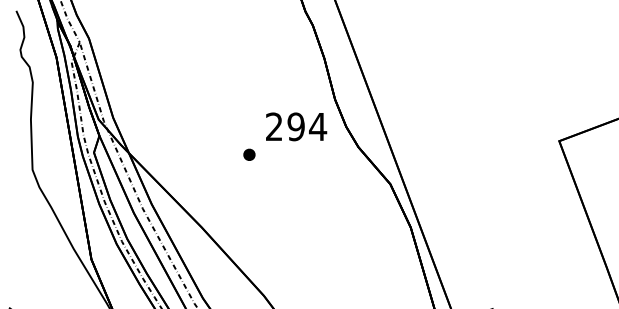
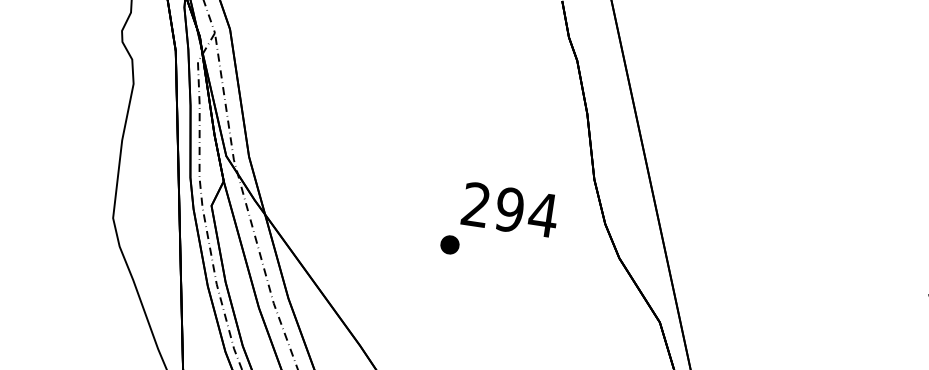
text: (296, 126) -> (510, 209), moved

